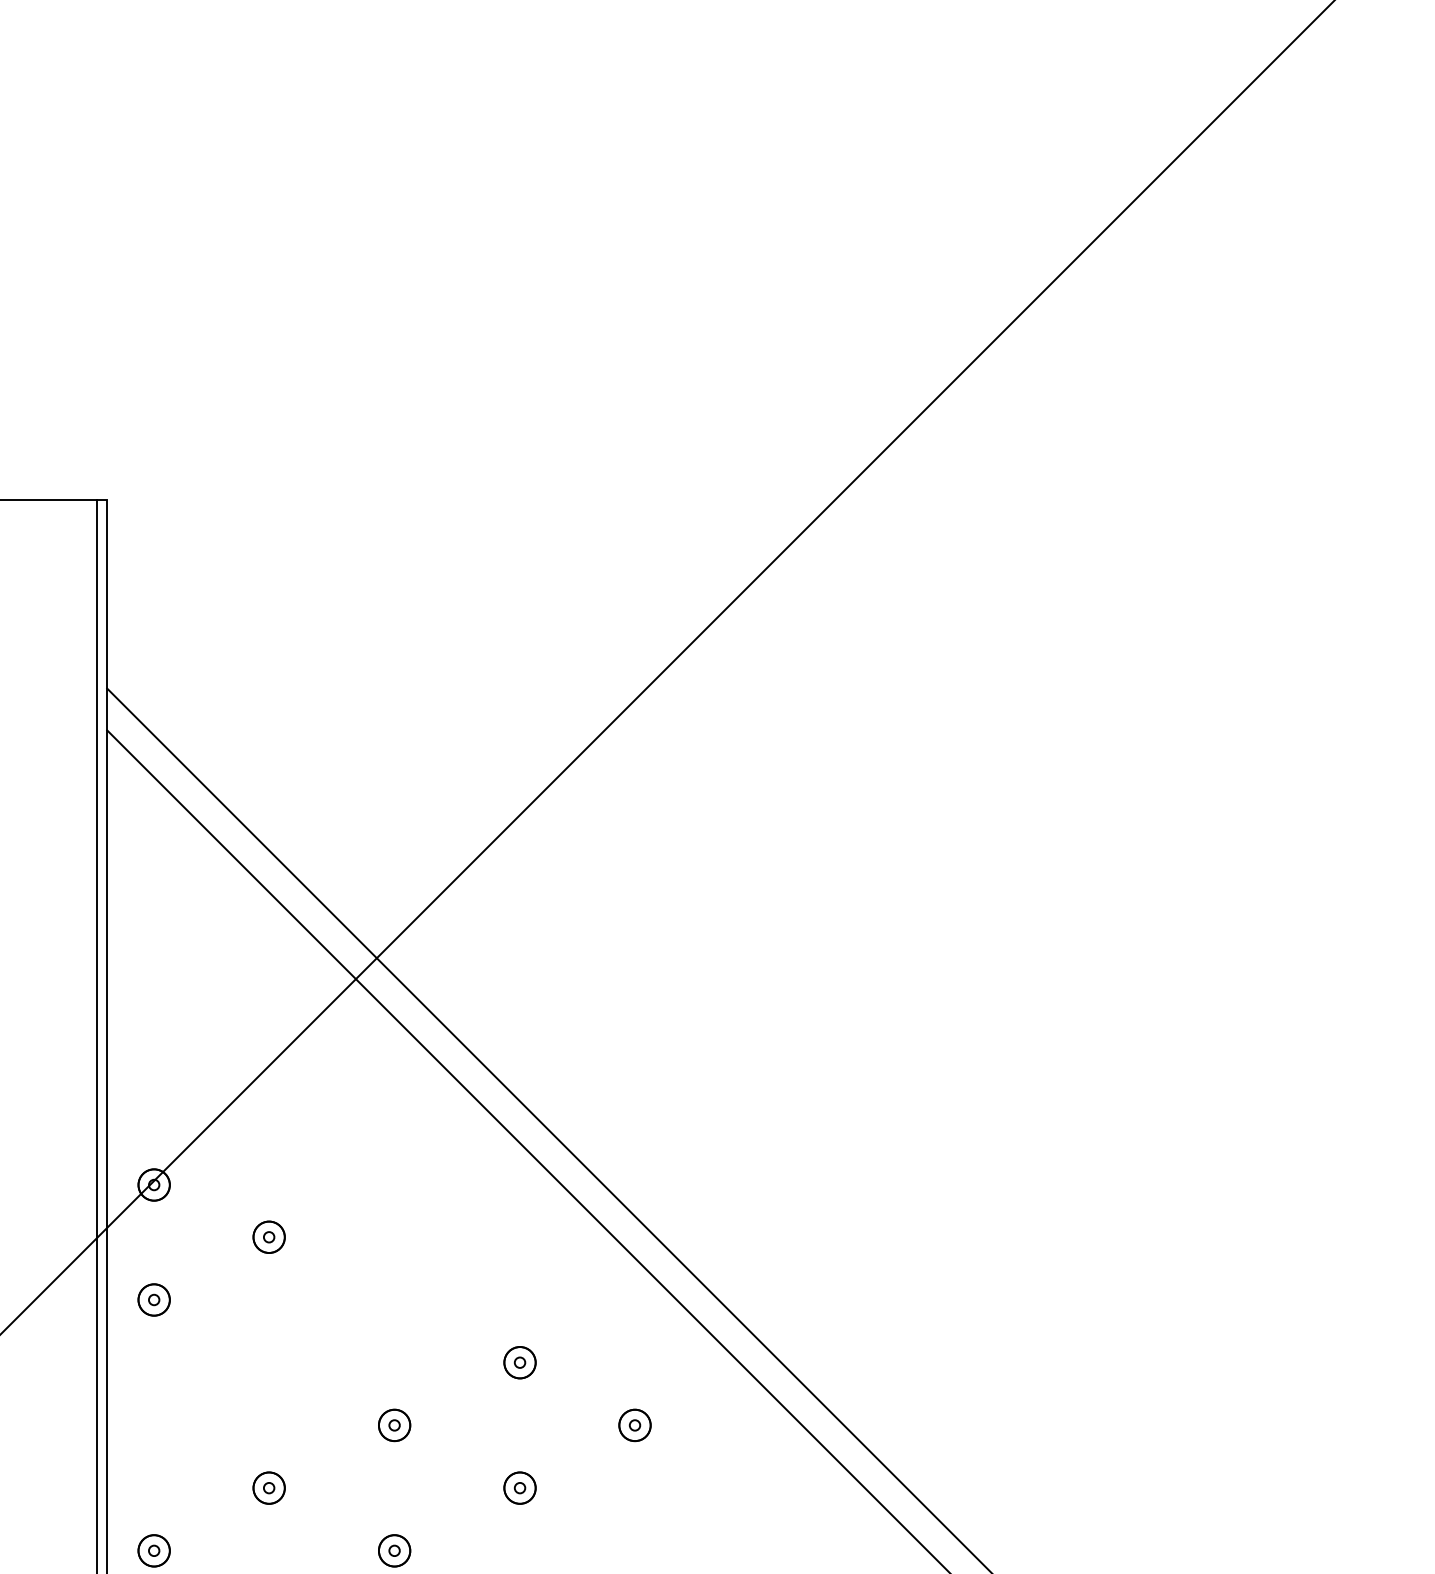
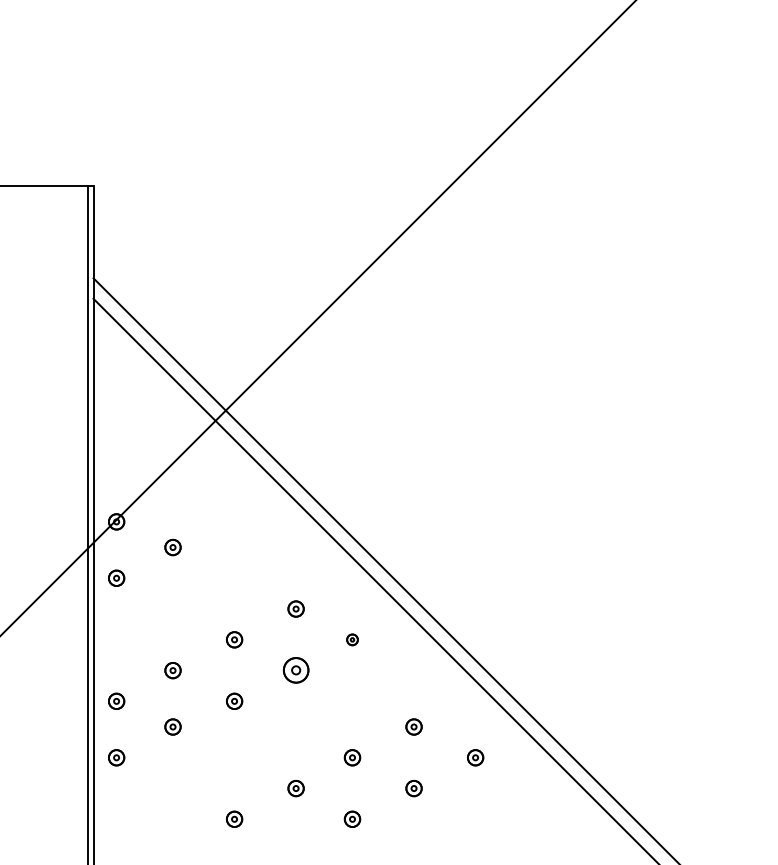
part: (634, 1424) -> (352, 639), size x0.7
part: (518, 1487) -> (295, 670), size x1.6

